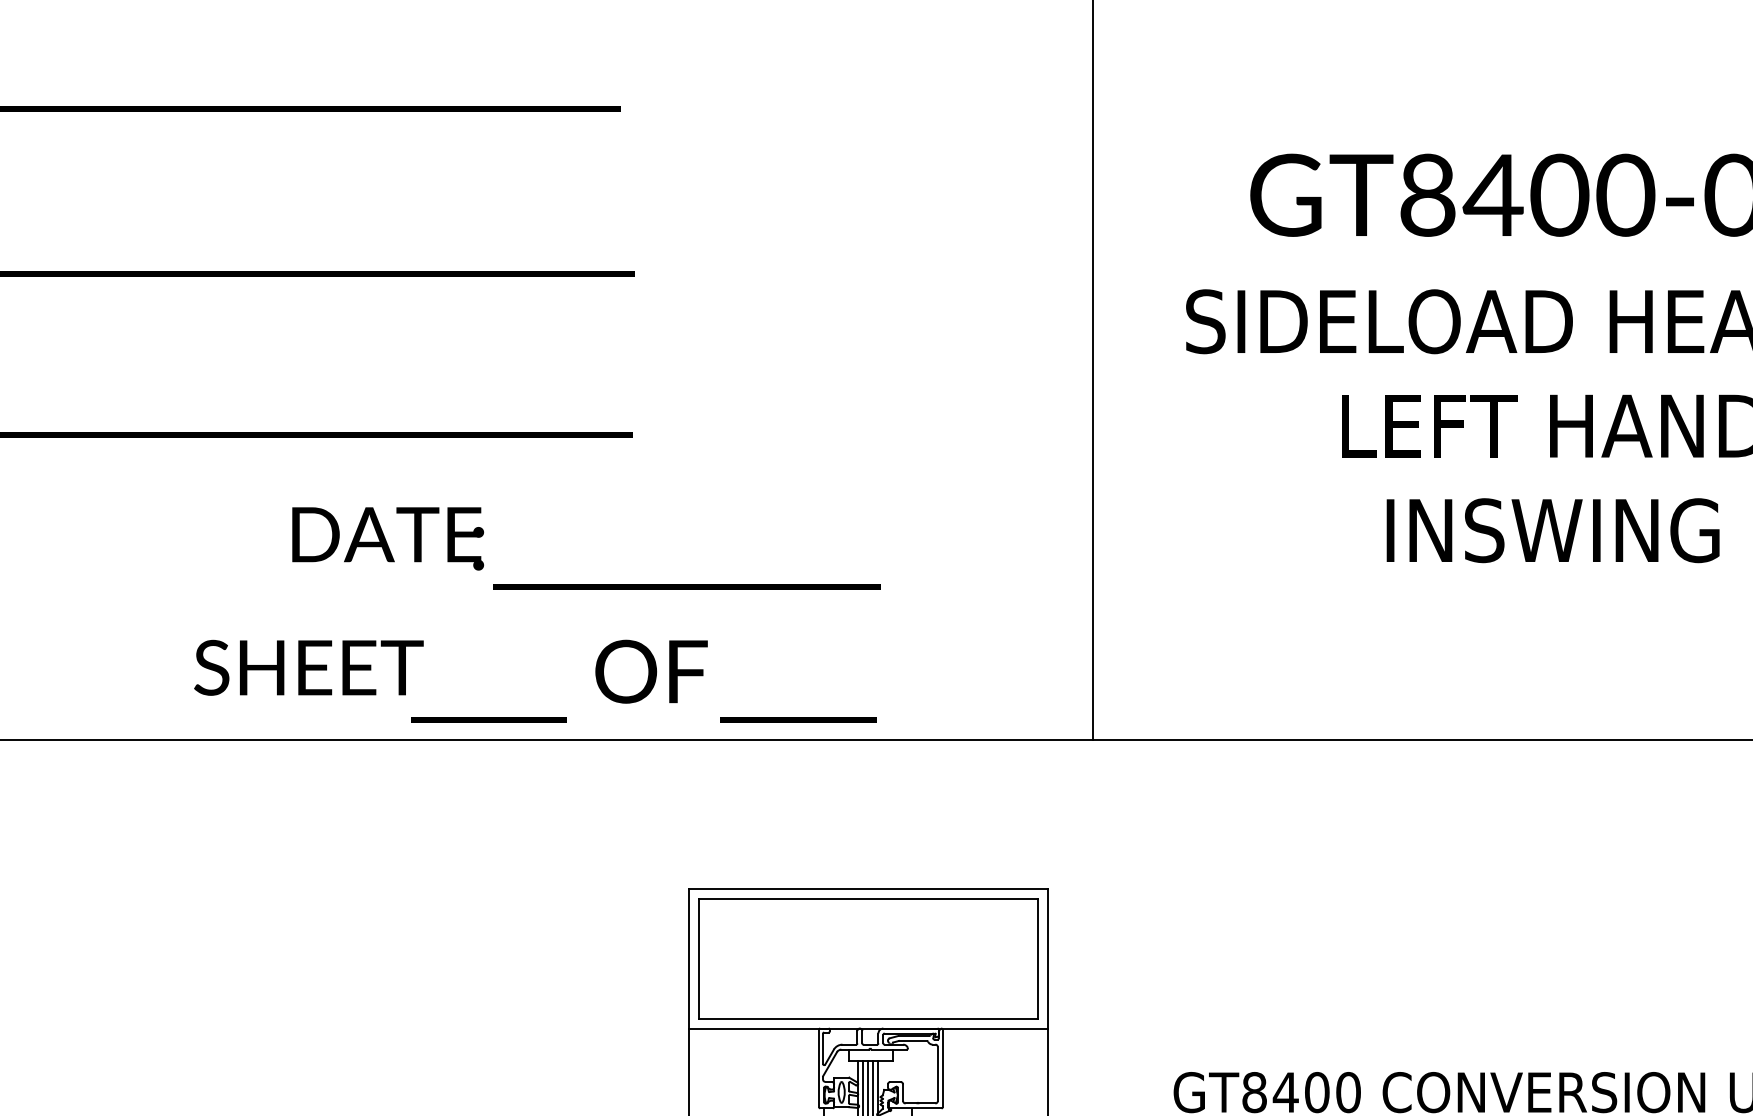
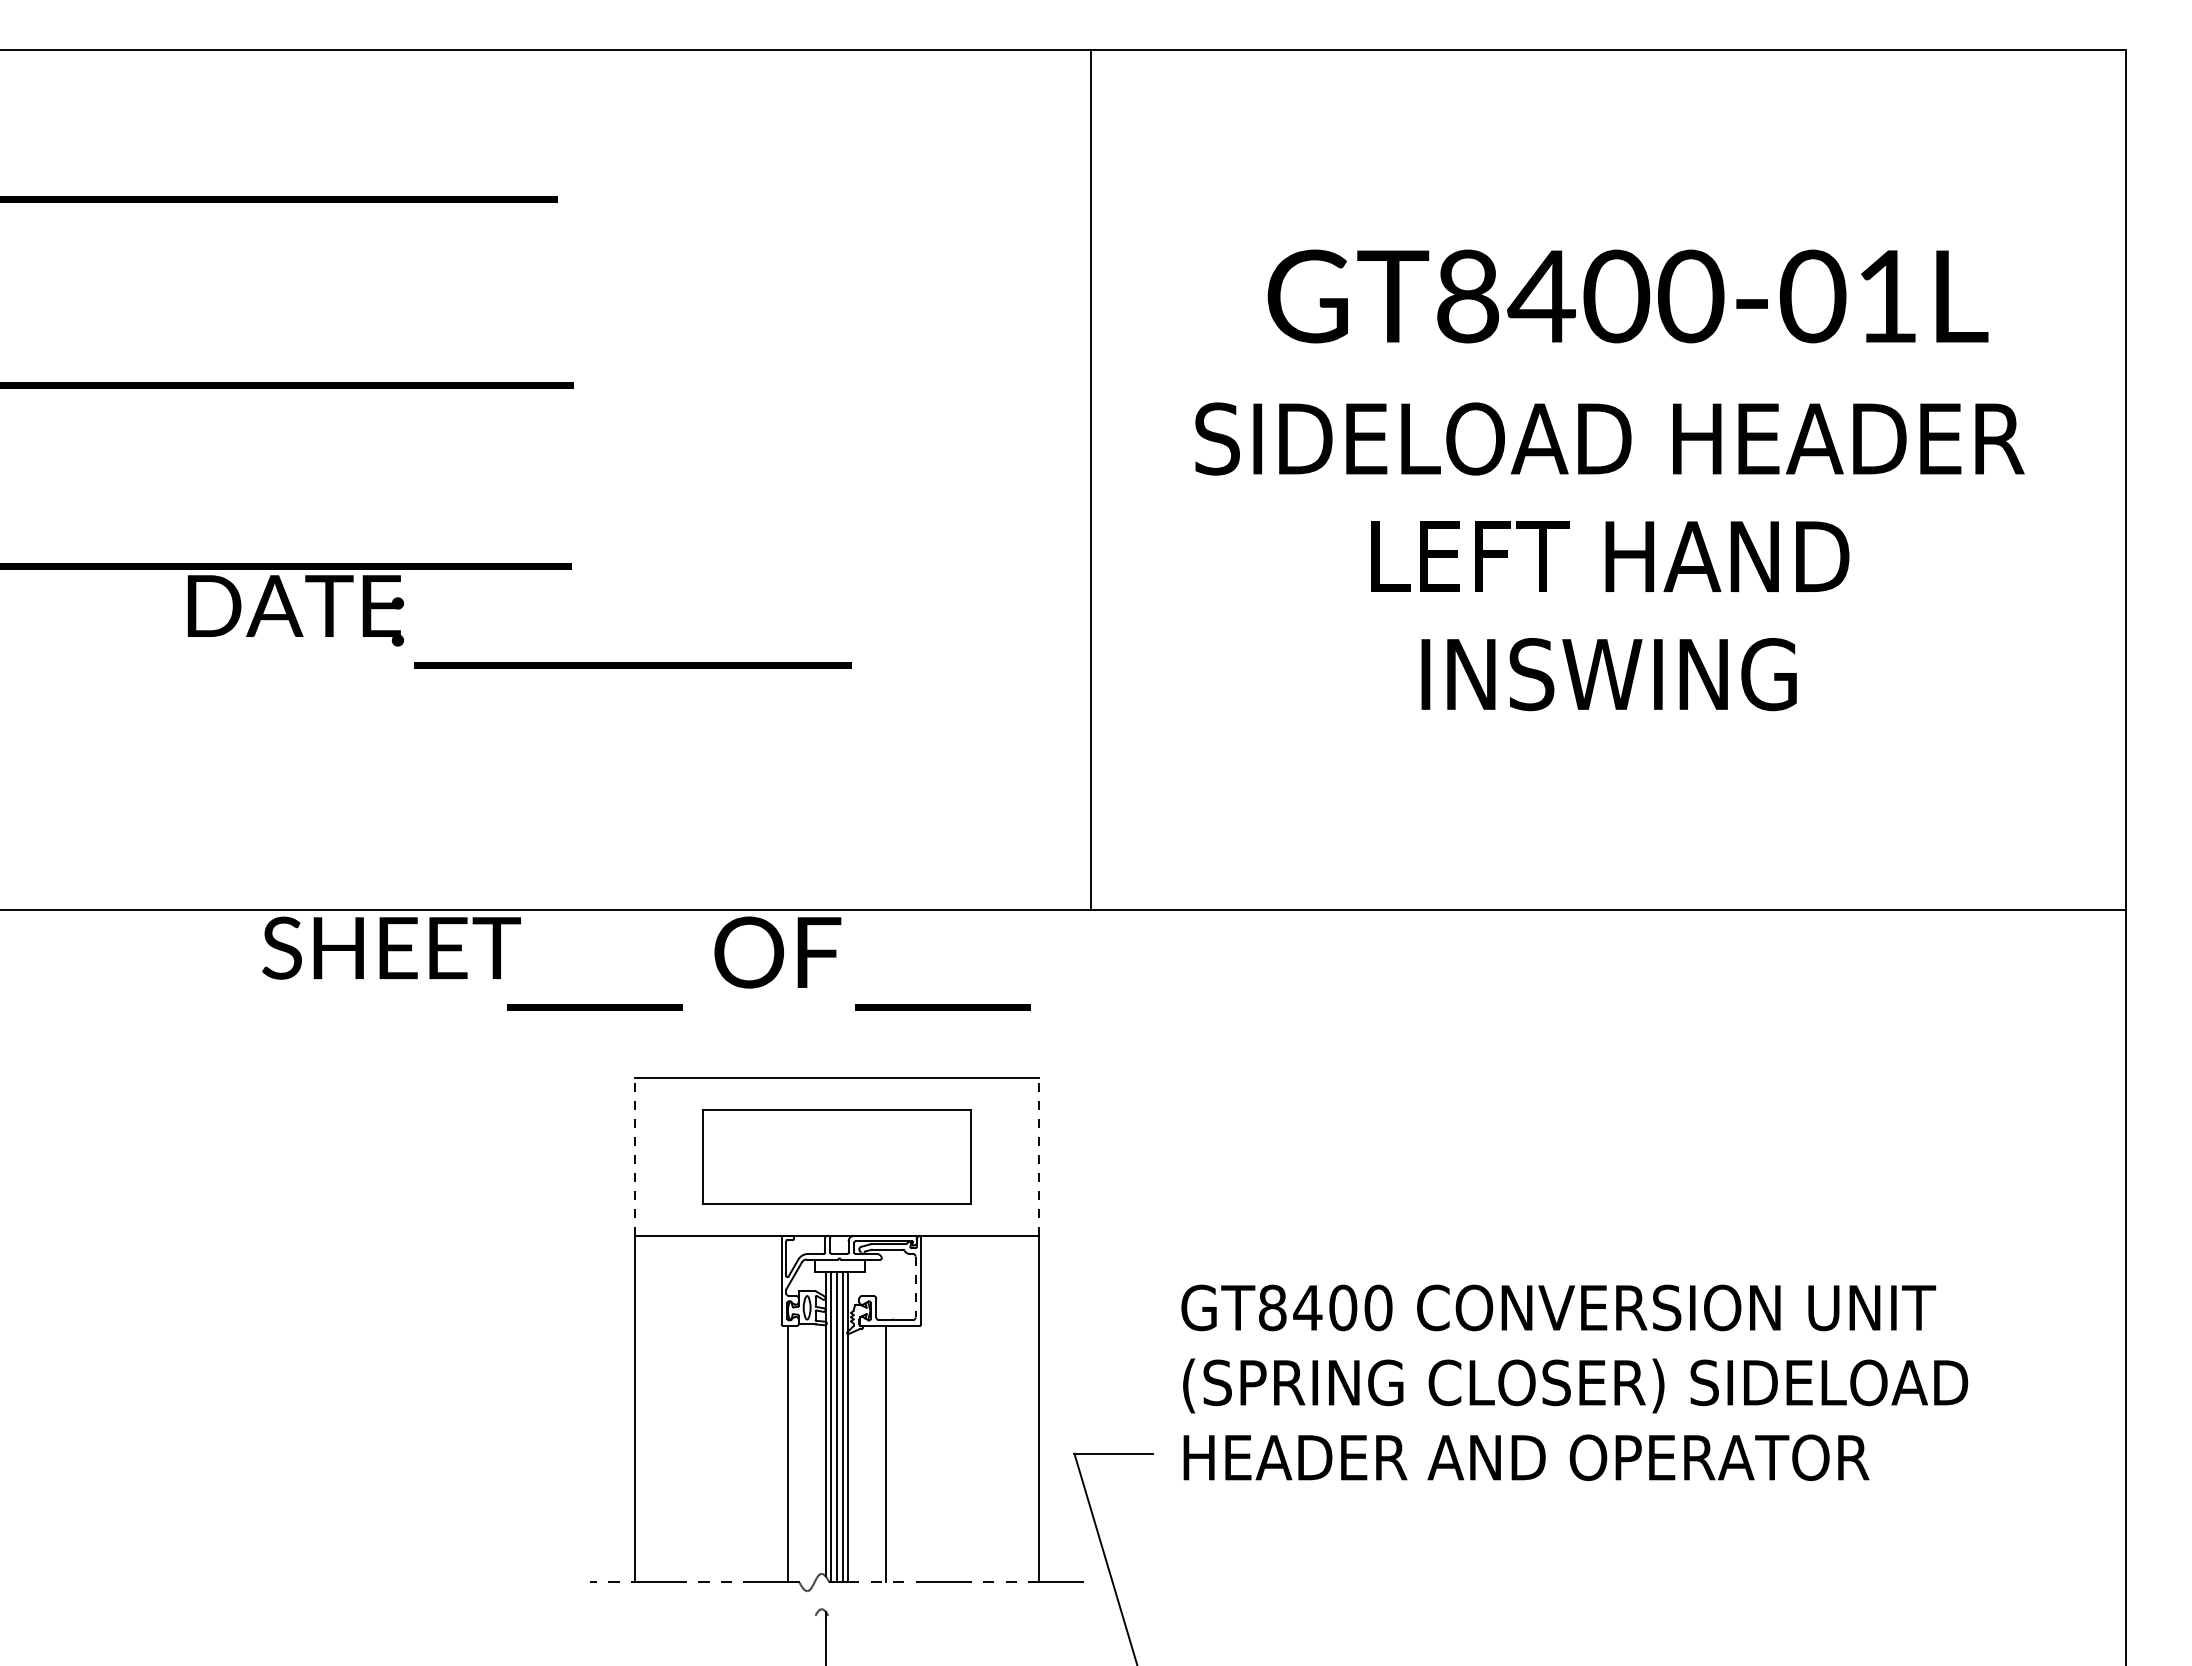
text: (586, 548) -> (519, 621), moved
text: (535, 681) -> (646, 963), moved
line: (688, 959) -> (634, 1157), solid -> dashed
part: (867, 959) -> (836, 1157), size x0.7
line: (1047, 959) -> (1039, 1157), solid -> dashed
line: (937, 1074) -> (915, 1287), solid -> dashed

